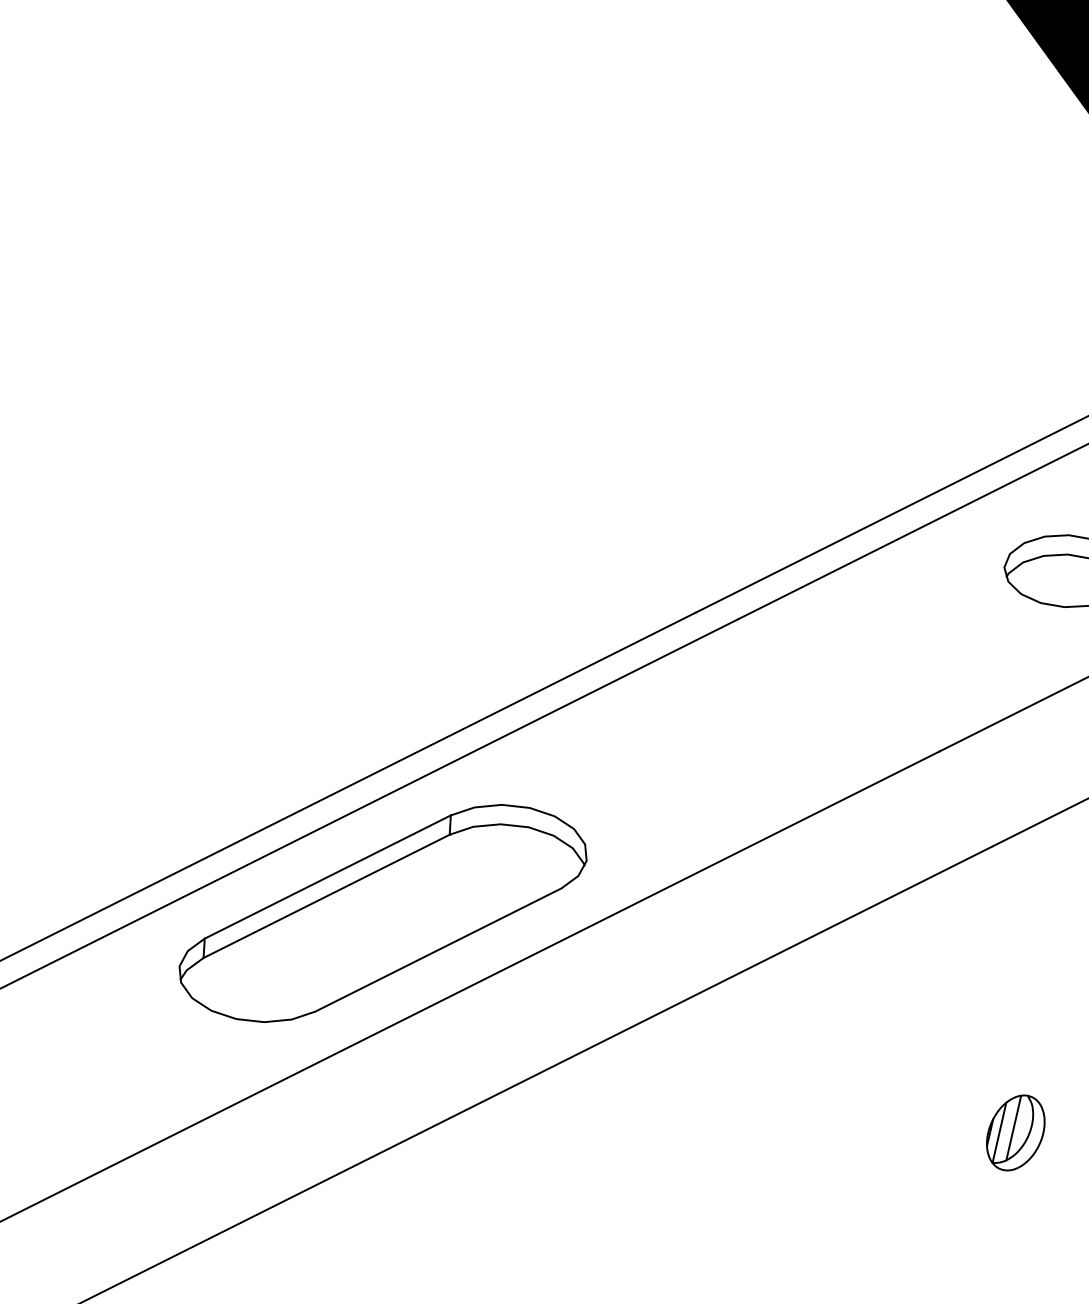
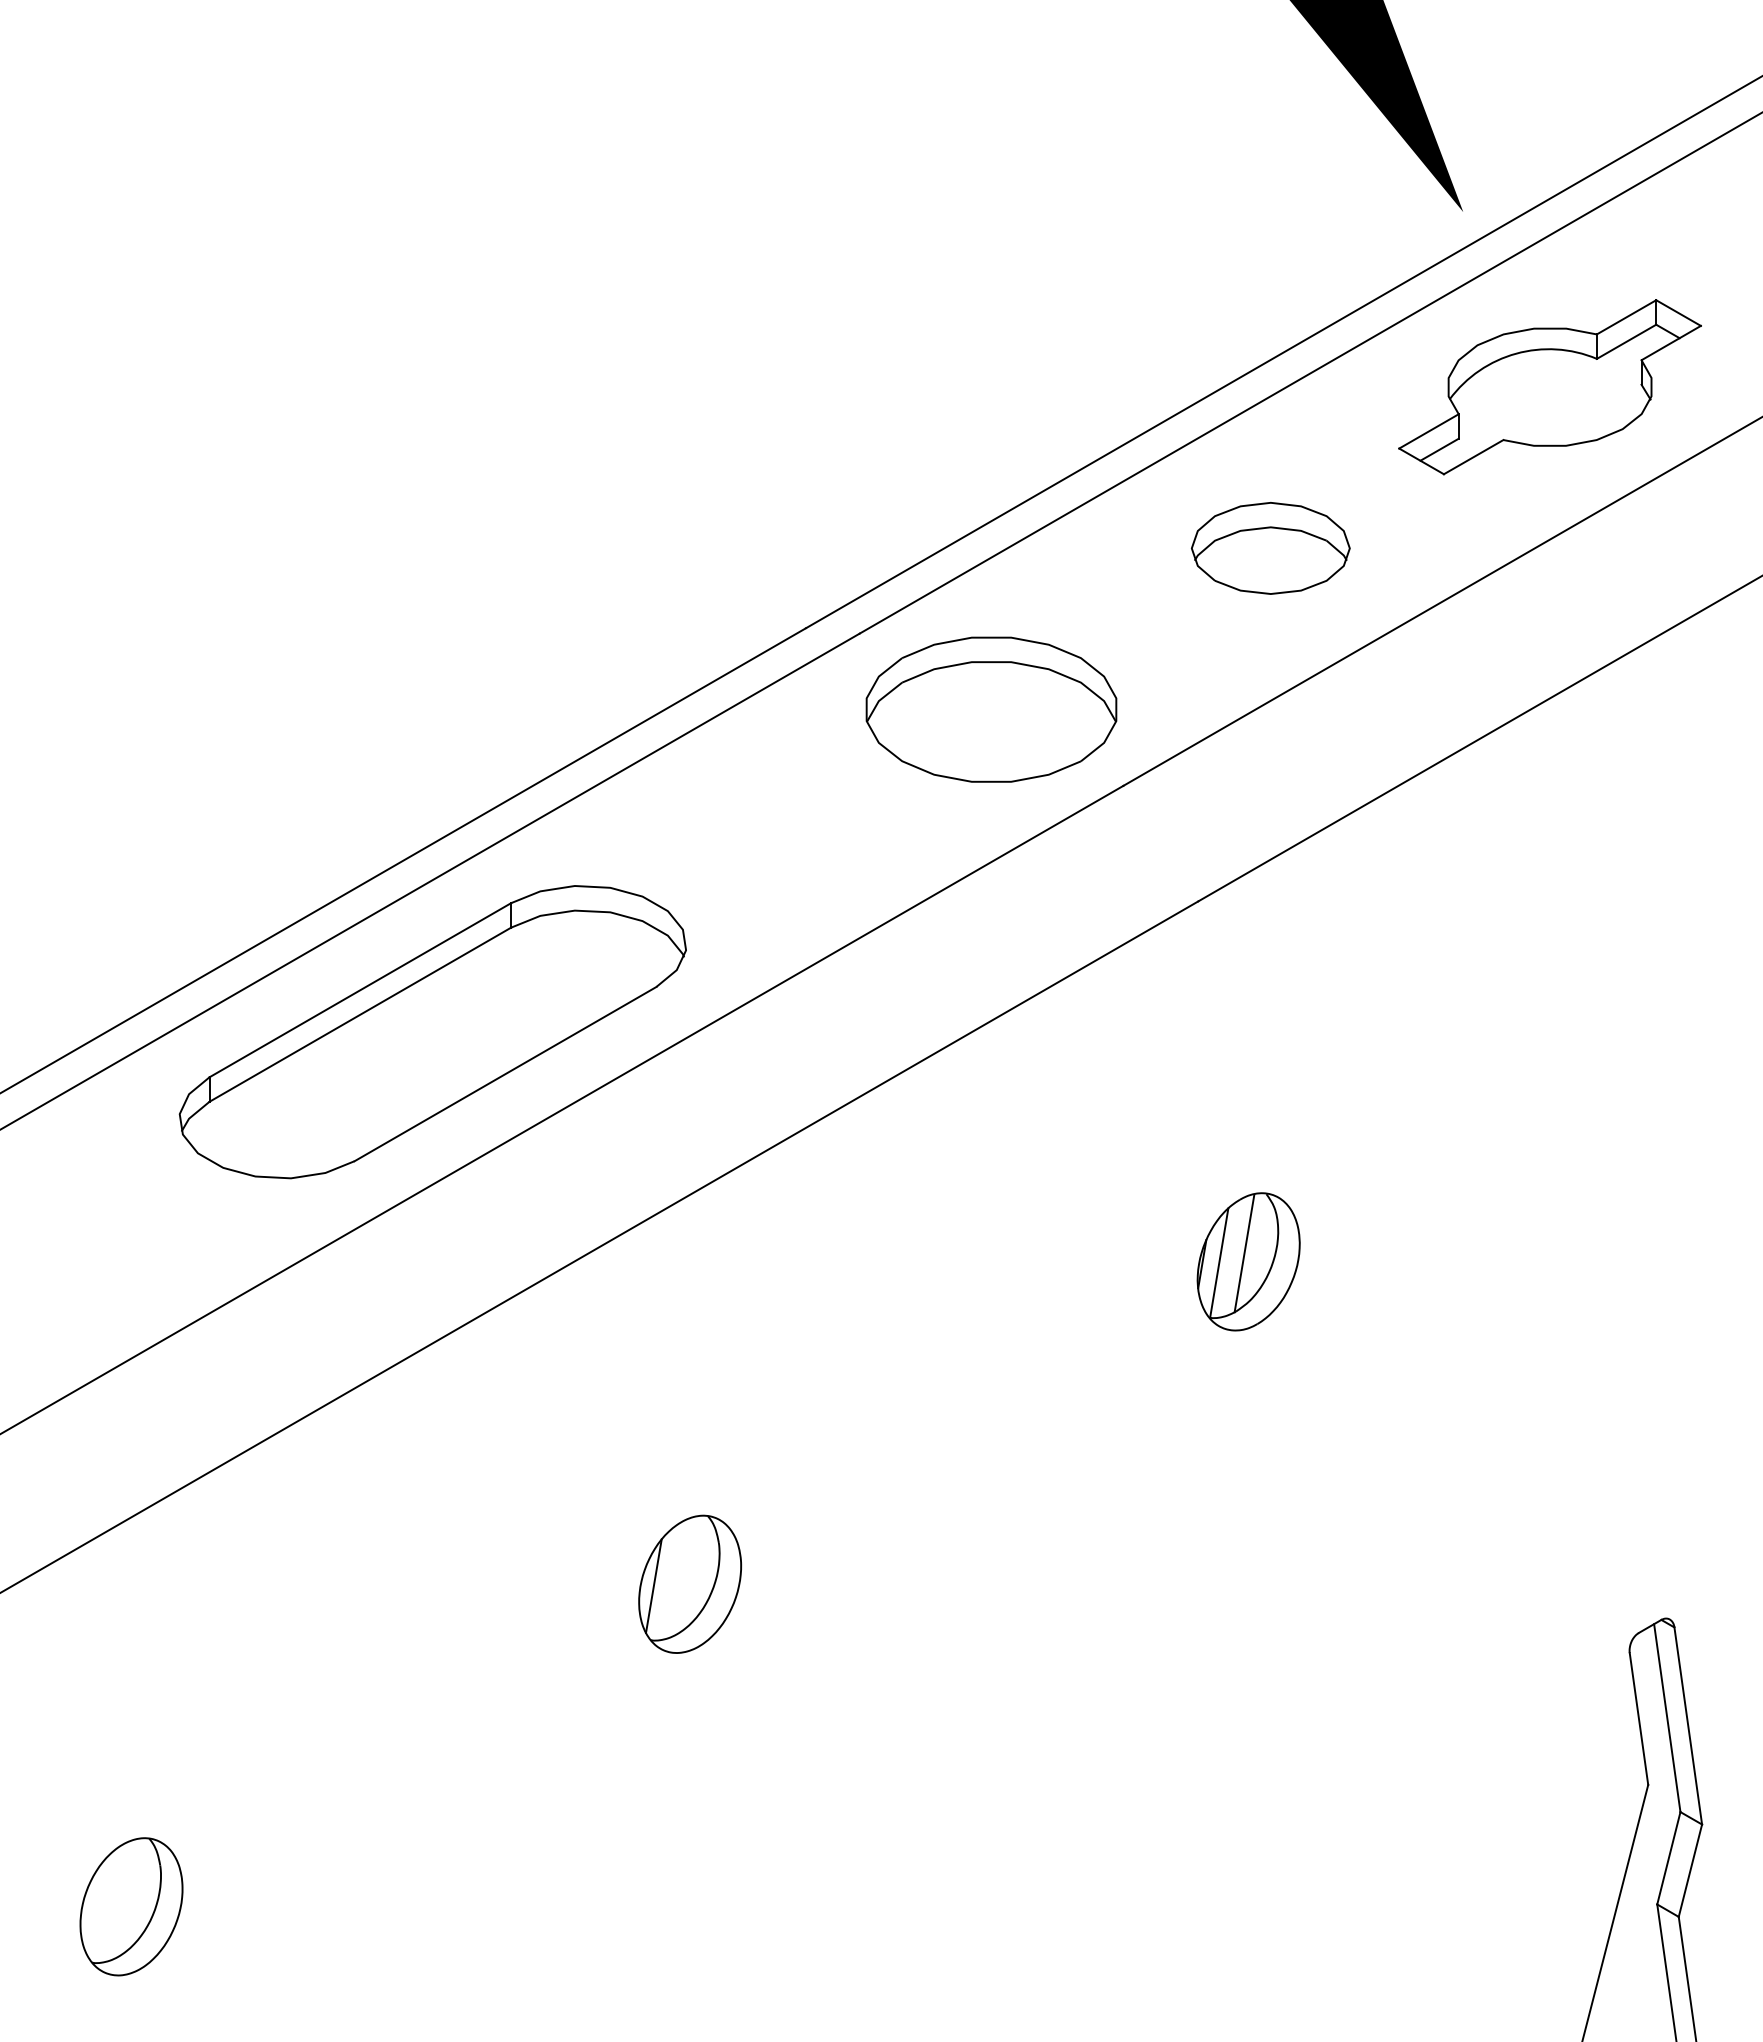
part: (838, 685) -> (991, 709), added
part: (1015, 1132) -> (1248, 1261), size x1.43

